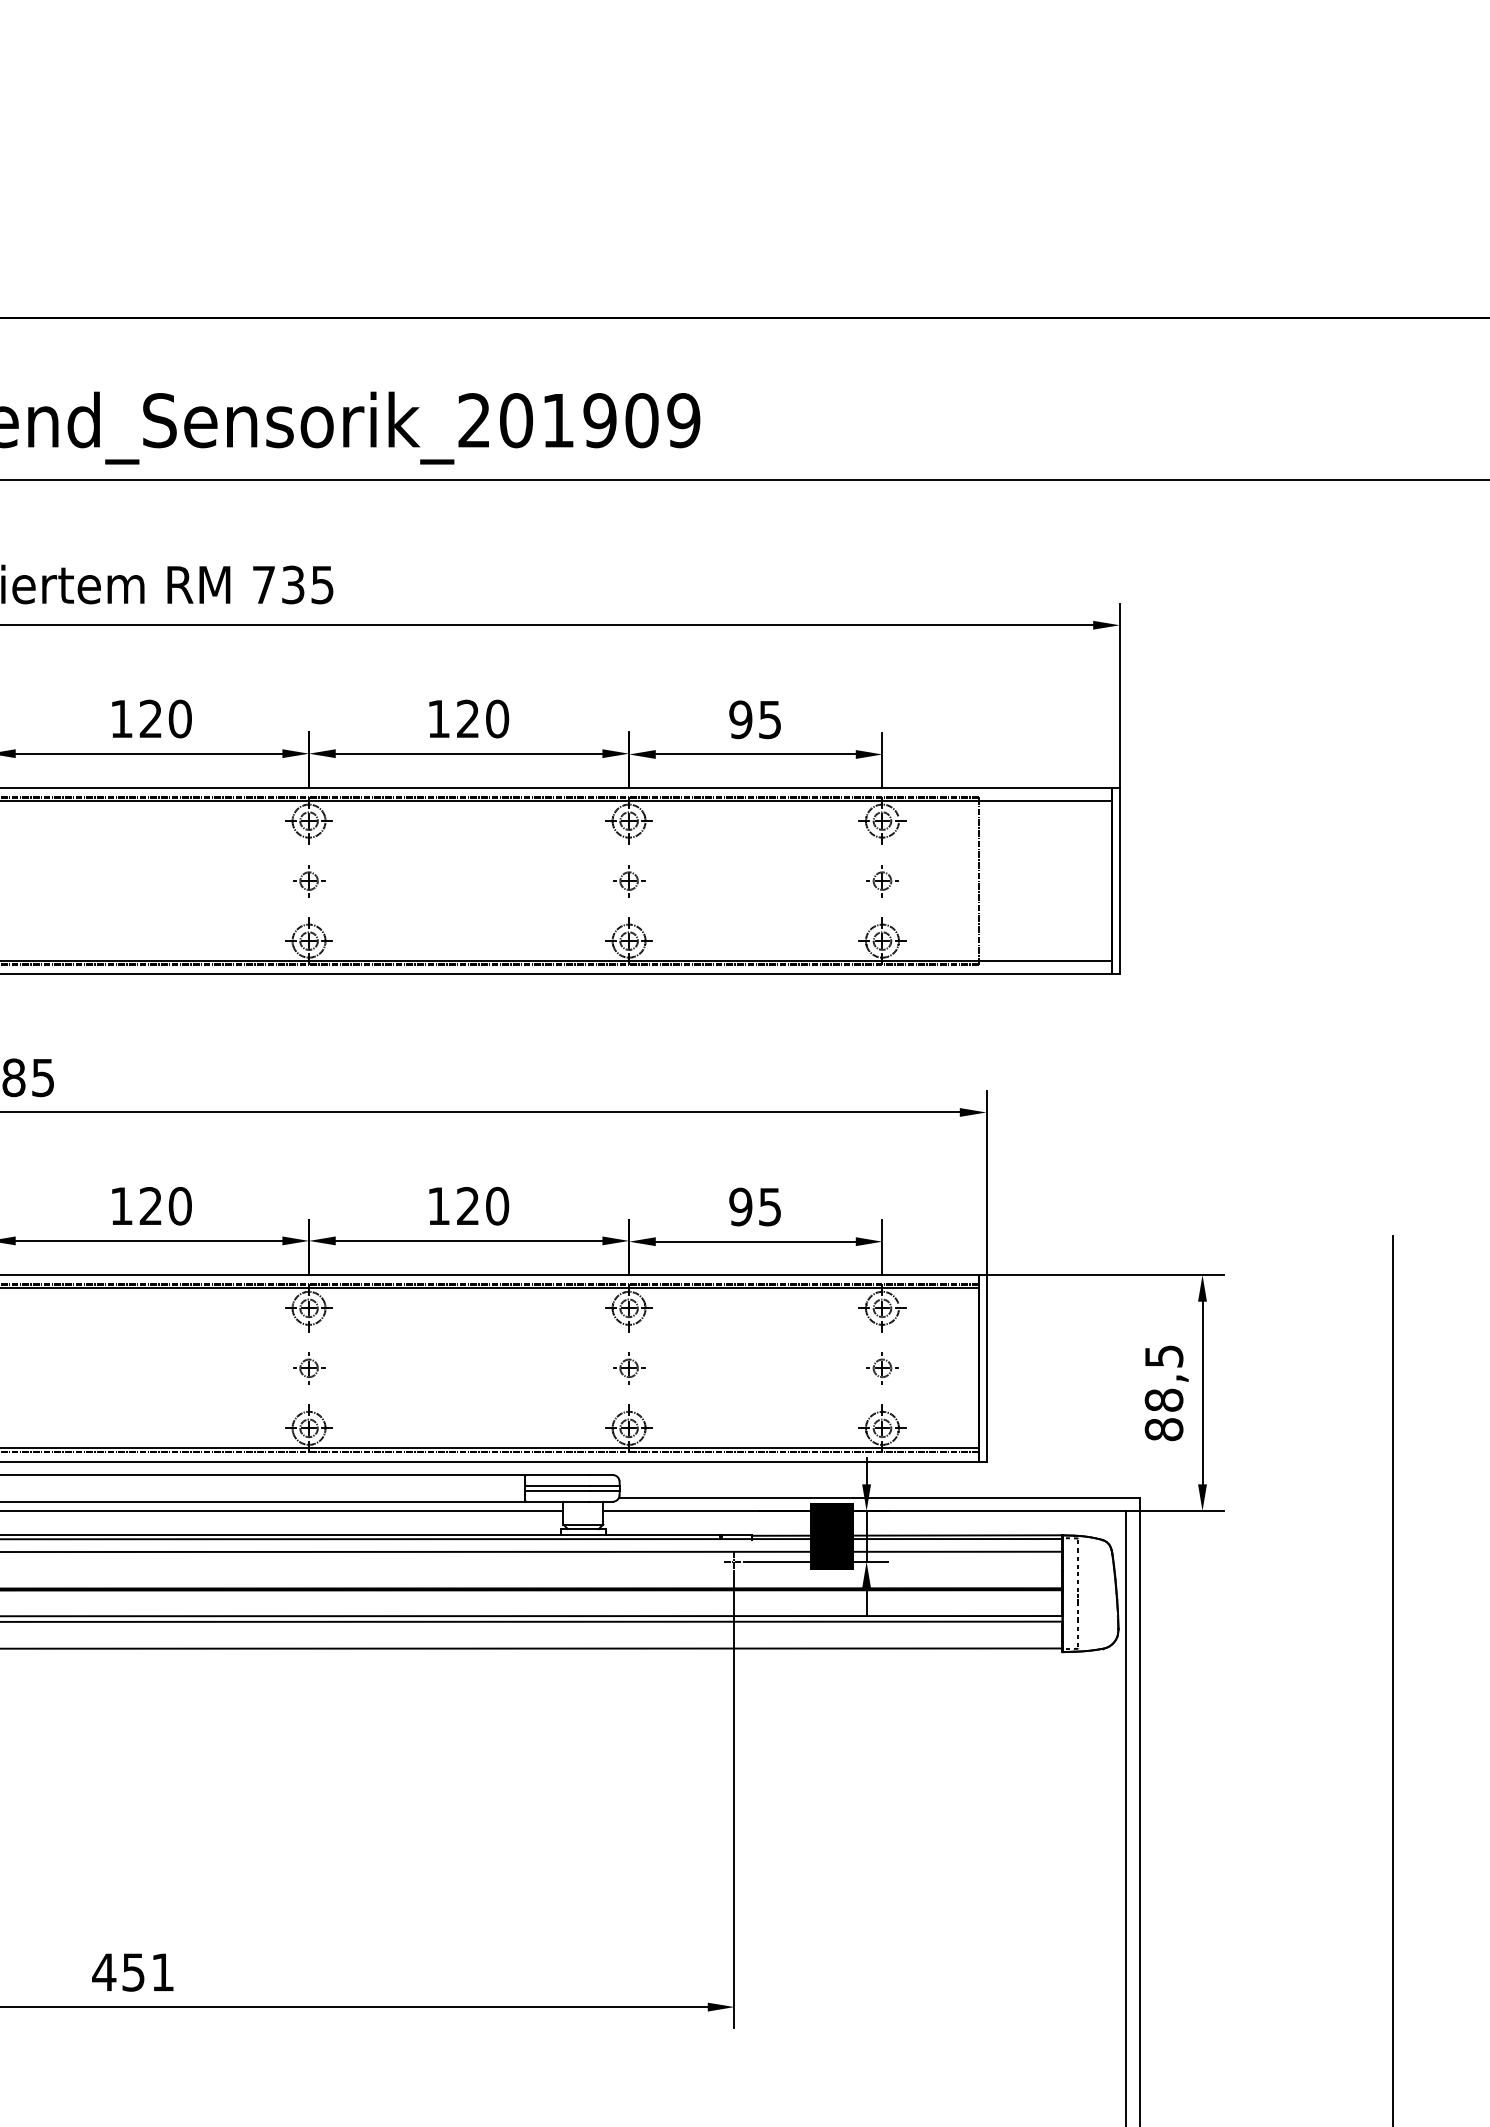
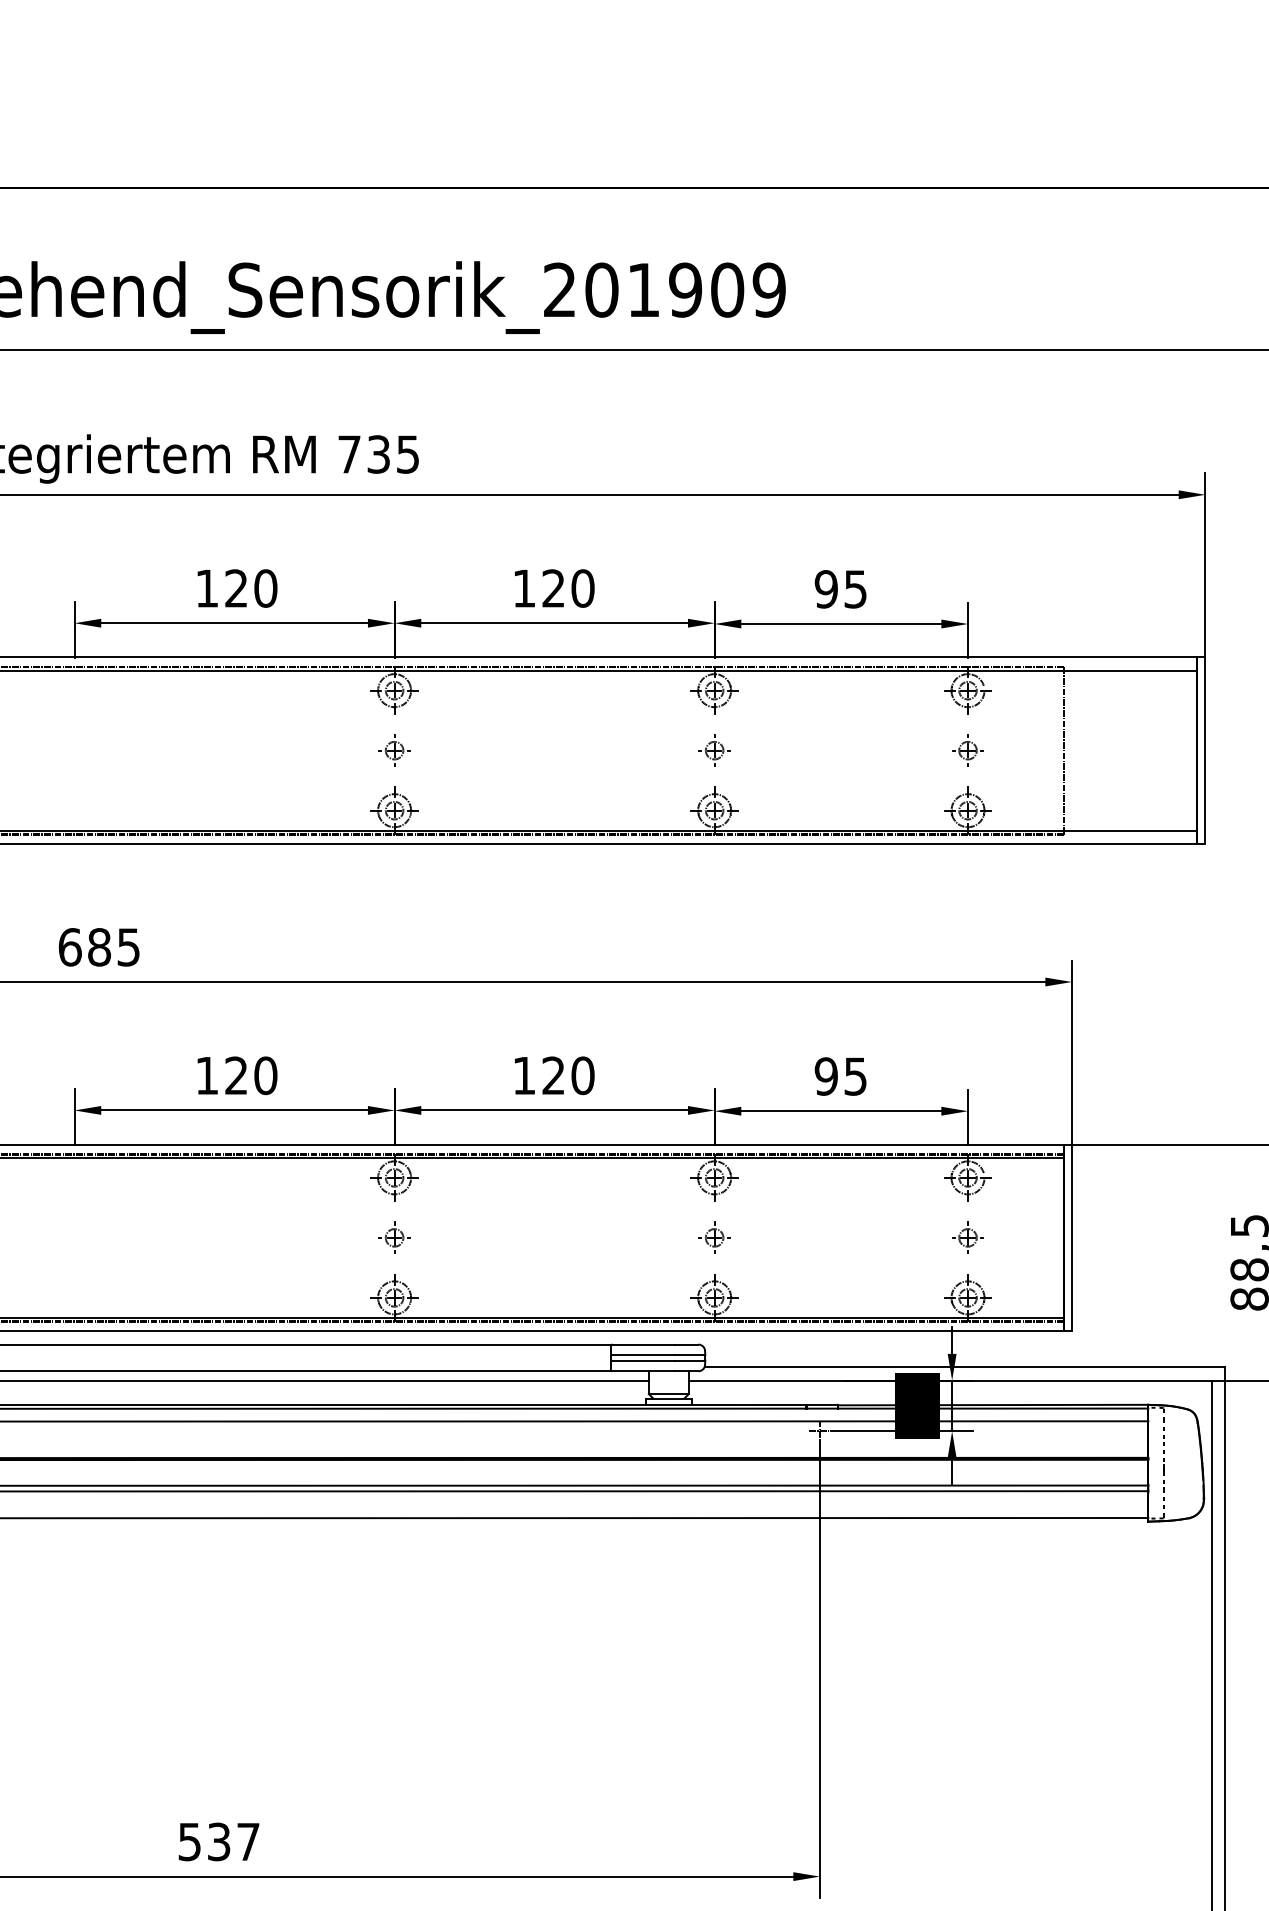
text: (132, 1972) -> (218, 1842), 451 -> 537

